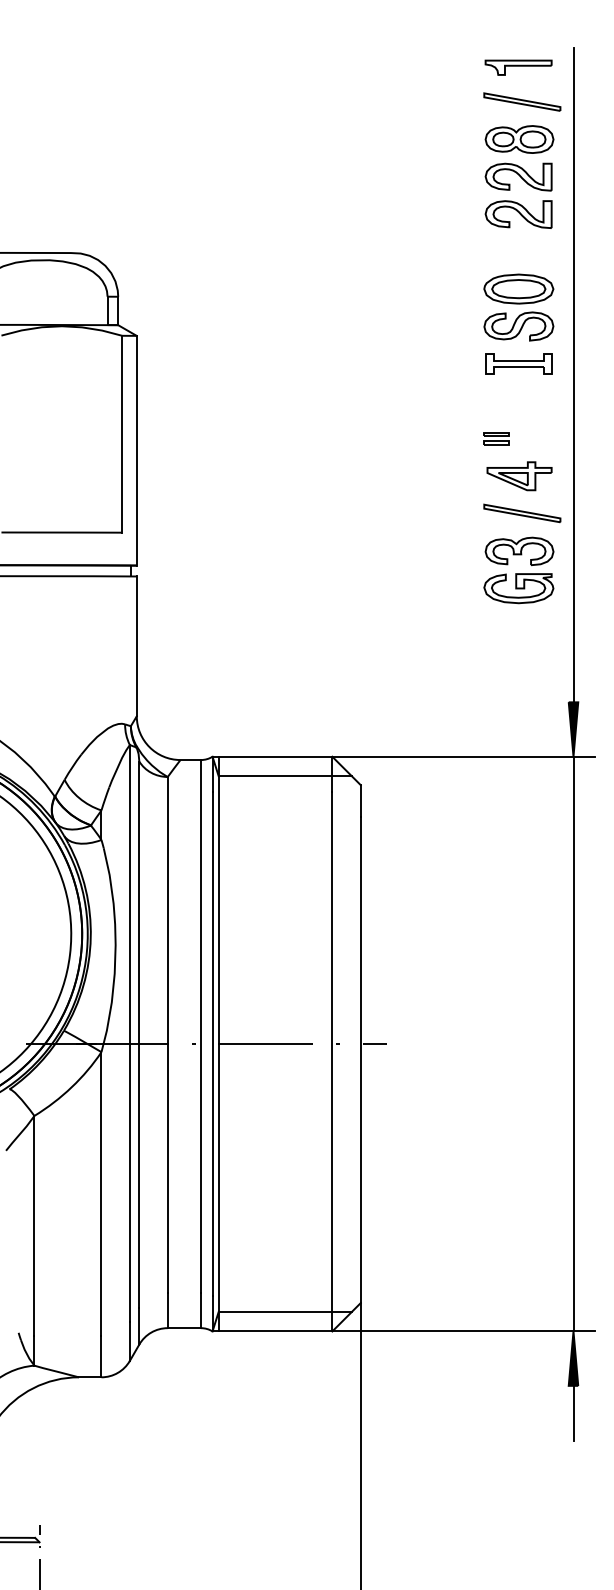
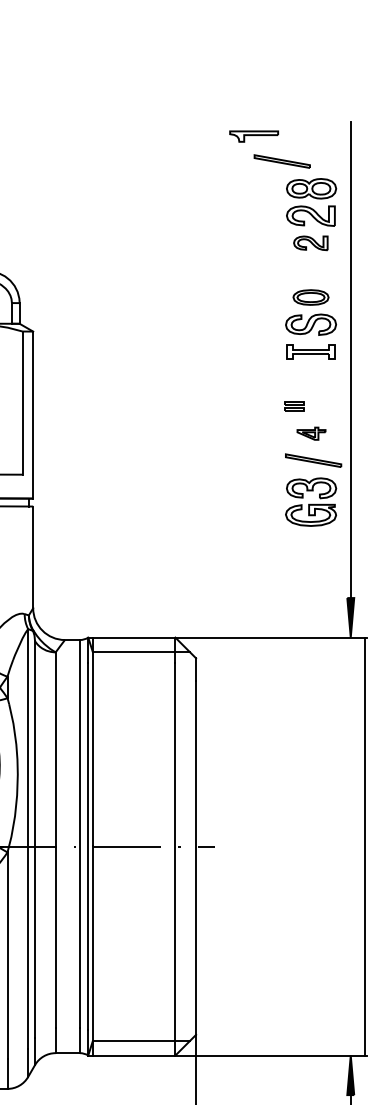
part: (518, 67) -> (254, 136), moved
part: (522, 101) -> (282, 161), moved
part: (518, 214) -> (310, 243), size x0.7
part: (518, 288) -> (310, 297), size x0.7
part: (519, 476) -> (311, 433), size x0.6
line: (573, 1043) -> (365, 846), moved

